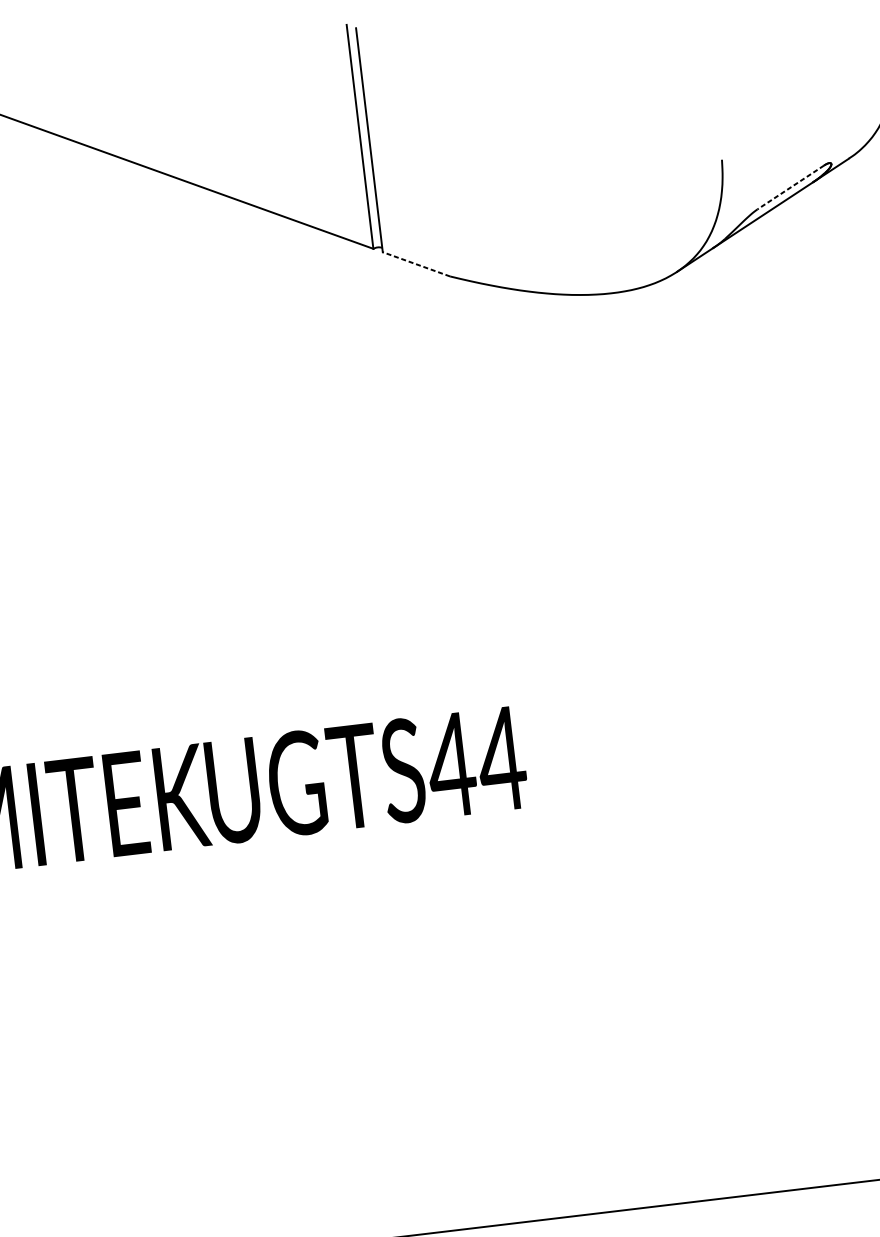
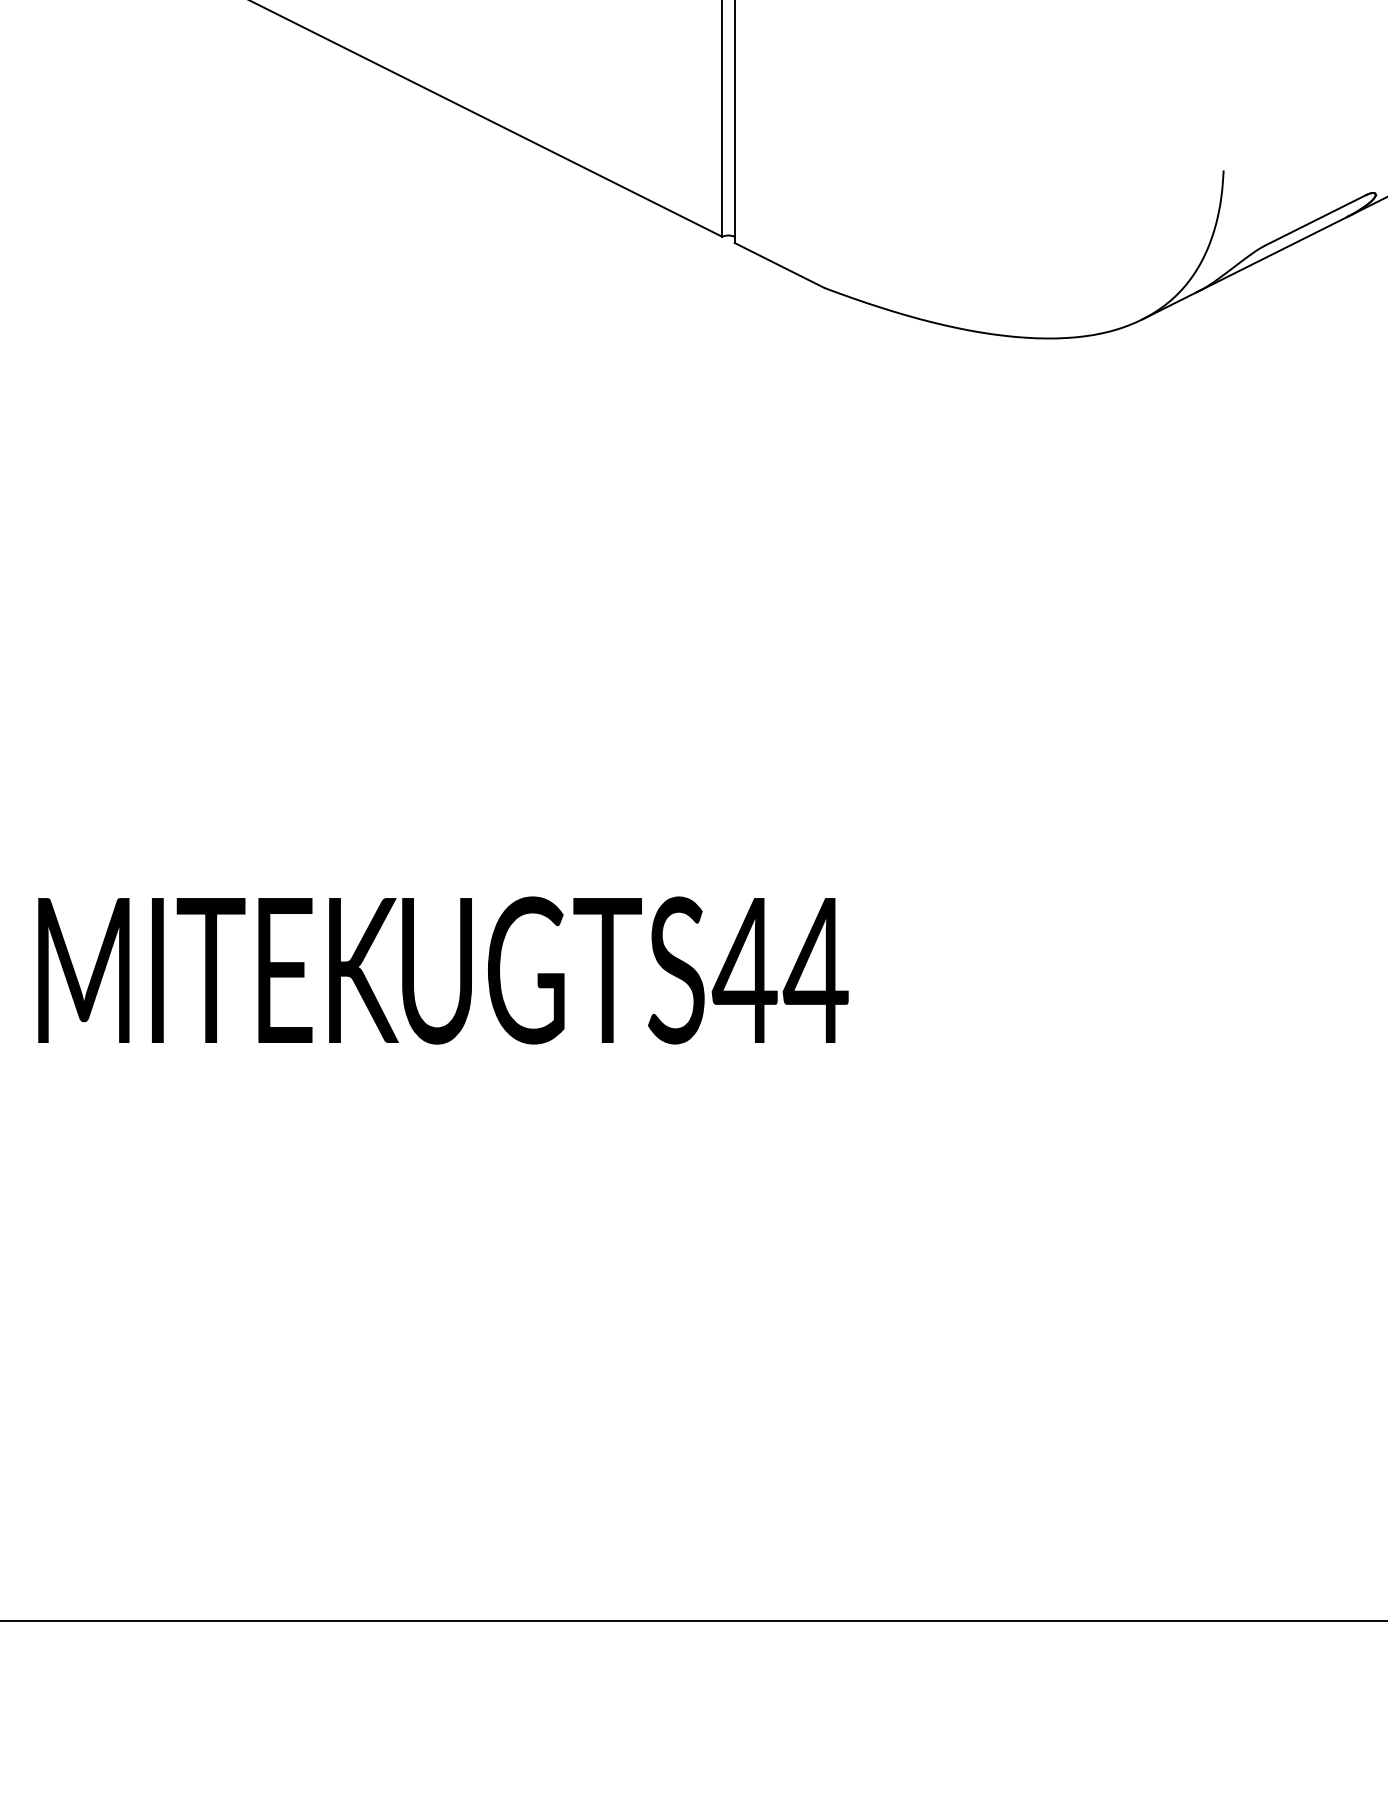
line: (790, 187) -> (1314, 220), dashed -> solid
line: (416, 264) -> (779, 265), dashed -> solid

